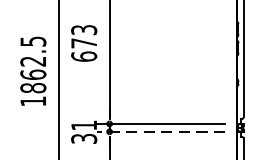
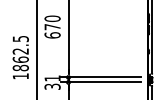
text: (84, 29) -> (52, 18), 673 -> 670
text: (32, 71) -> (20, 57), moved
line: (160, 131) -> (100, 82), dashed -> solid

